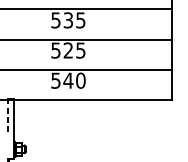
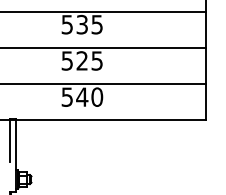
line: (8, 116) -> (10, 140), dashed -> solid

